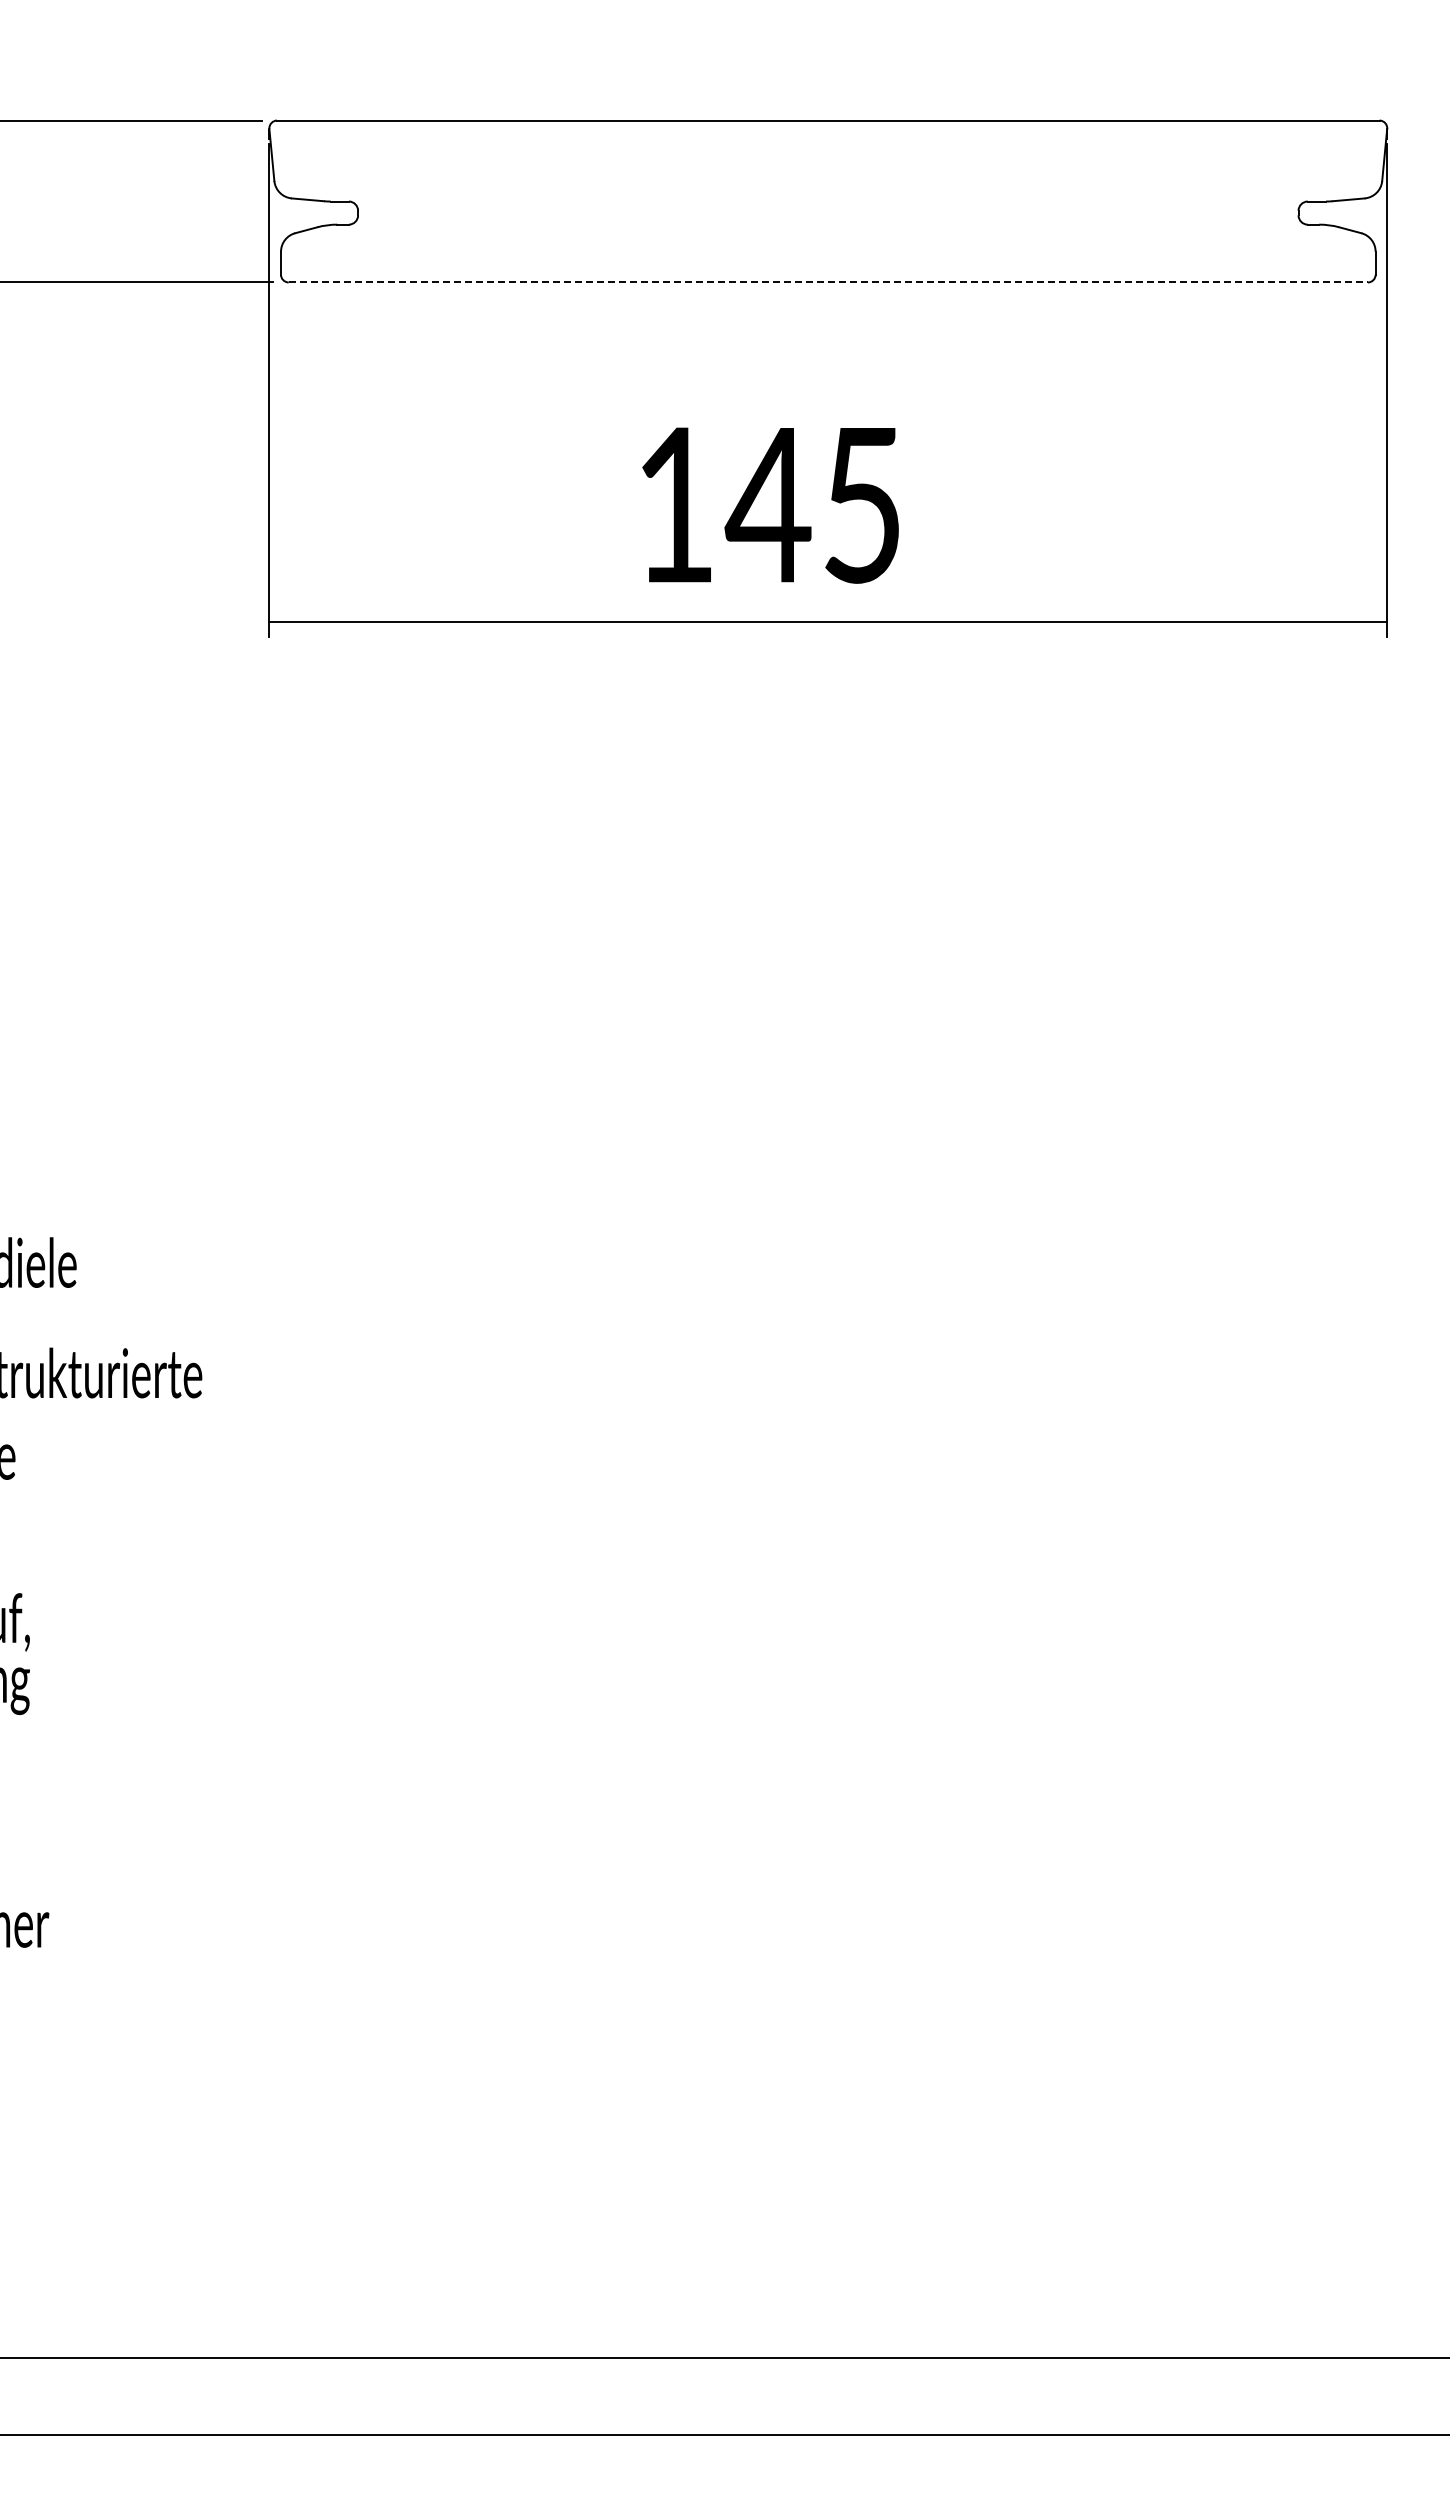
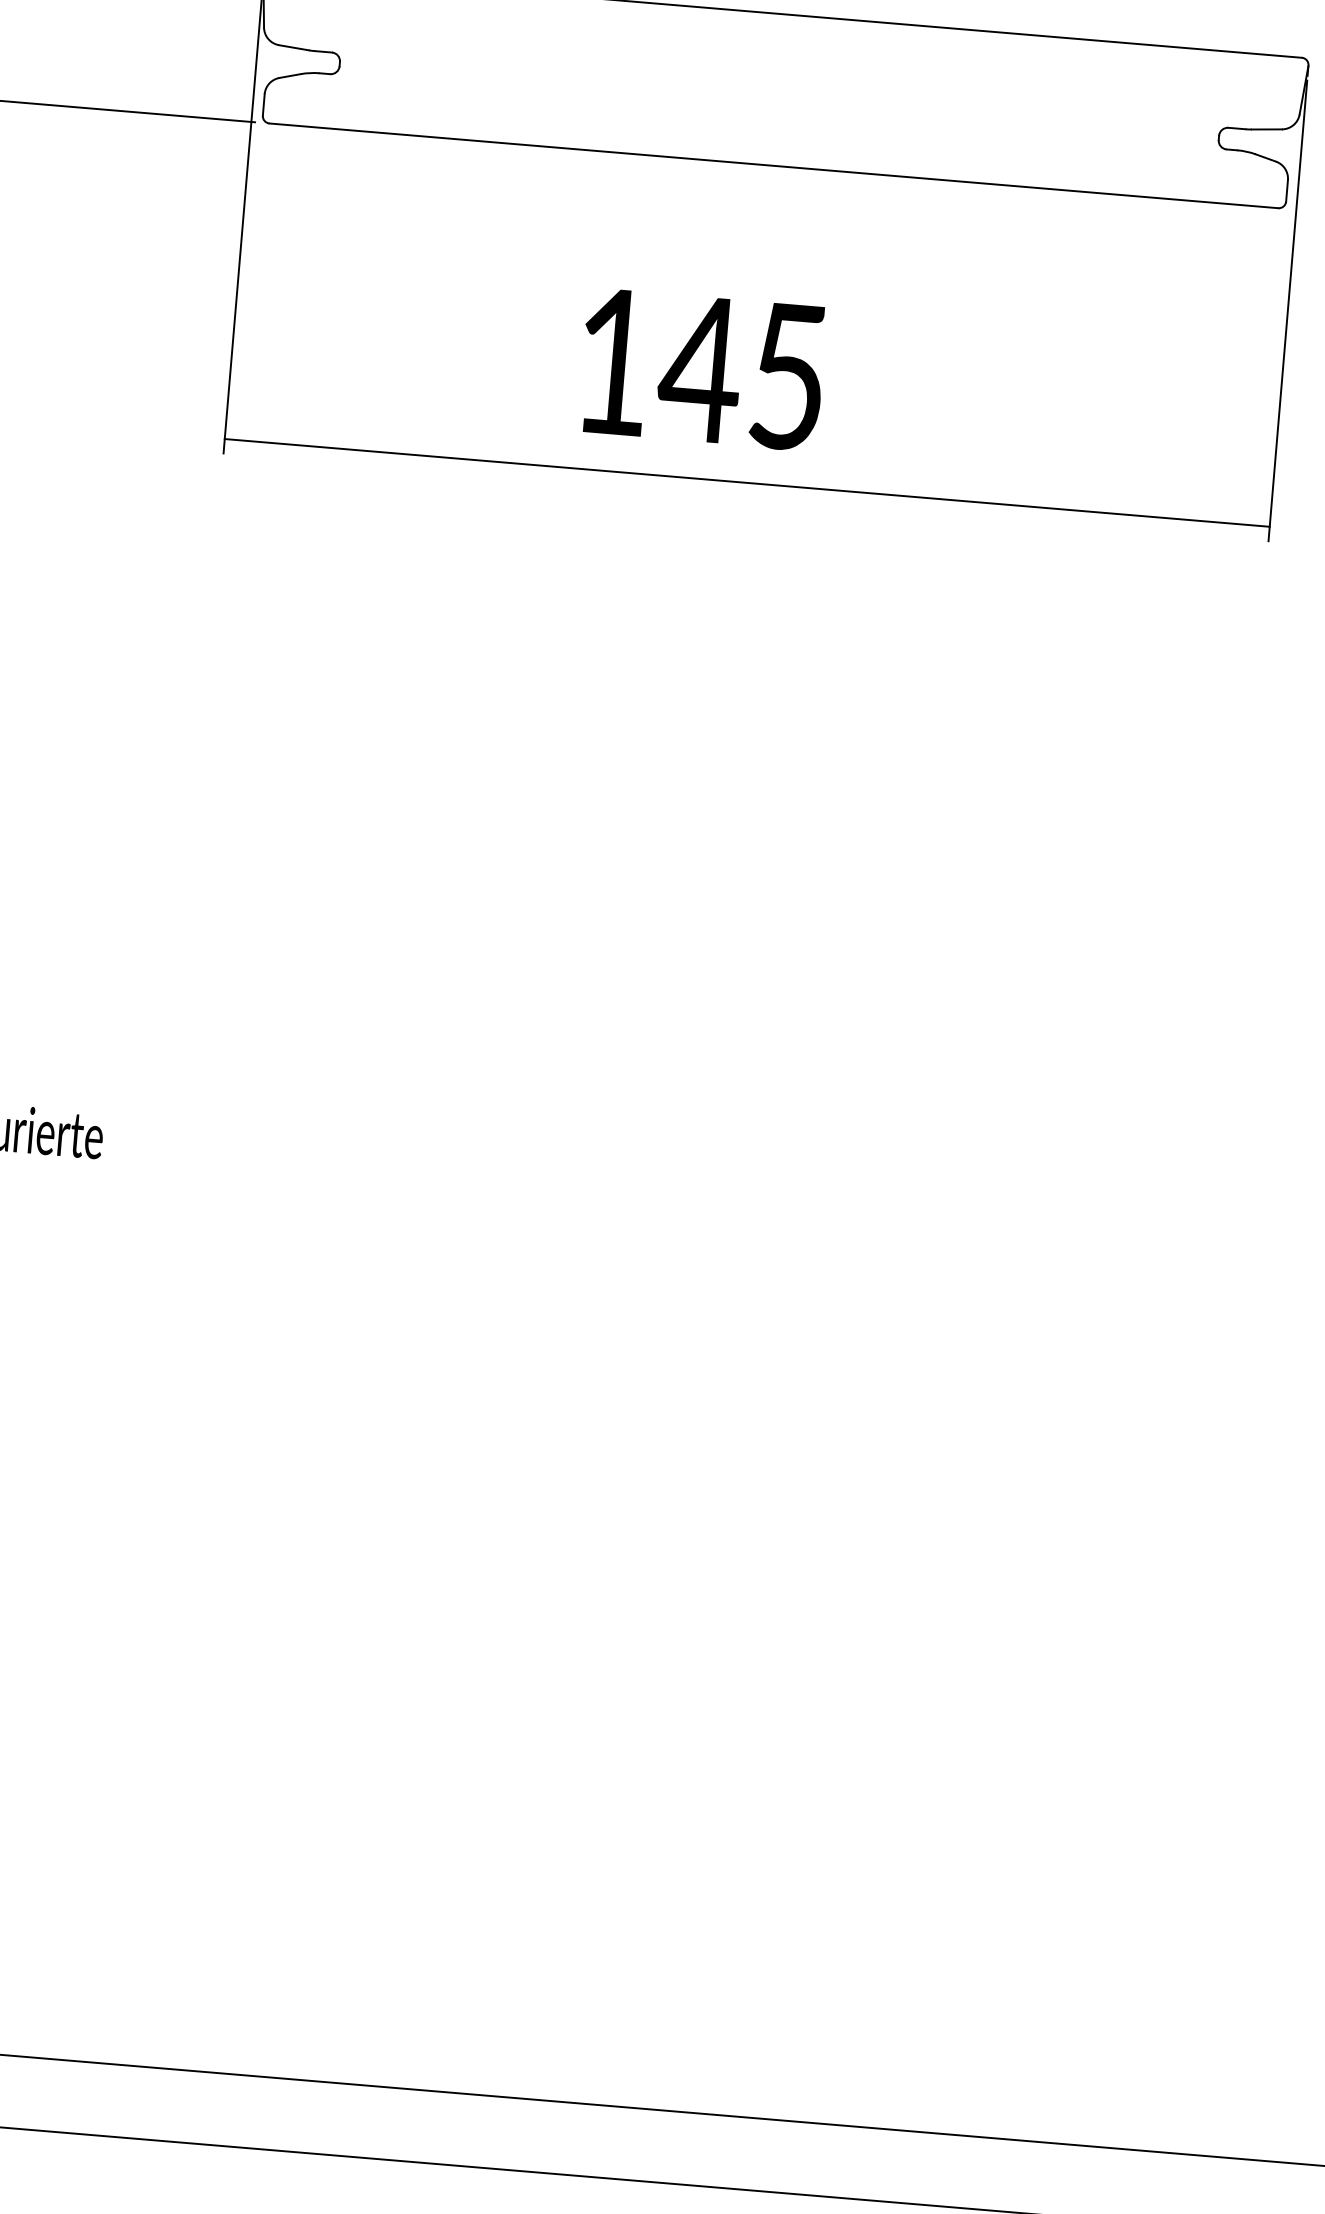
line: (828, 282) -> (774, 165), dashed -> solid

